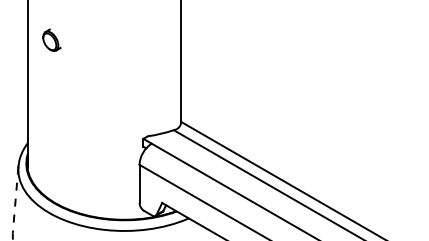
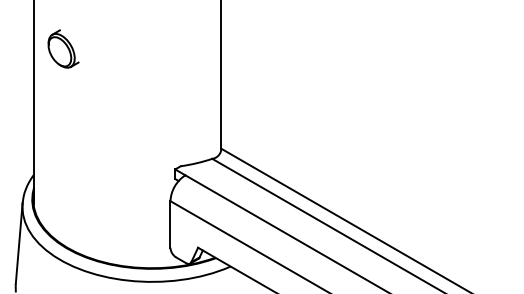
part: (51, 39) -> (63, 48), size x1.43
line: (15, 200) -> (19, 244), dashed -> solid

